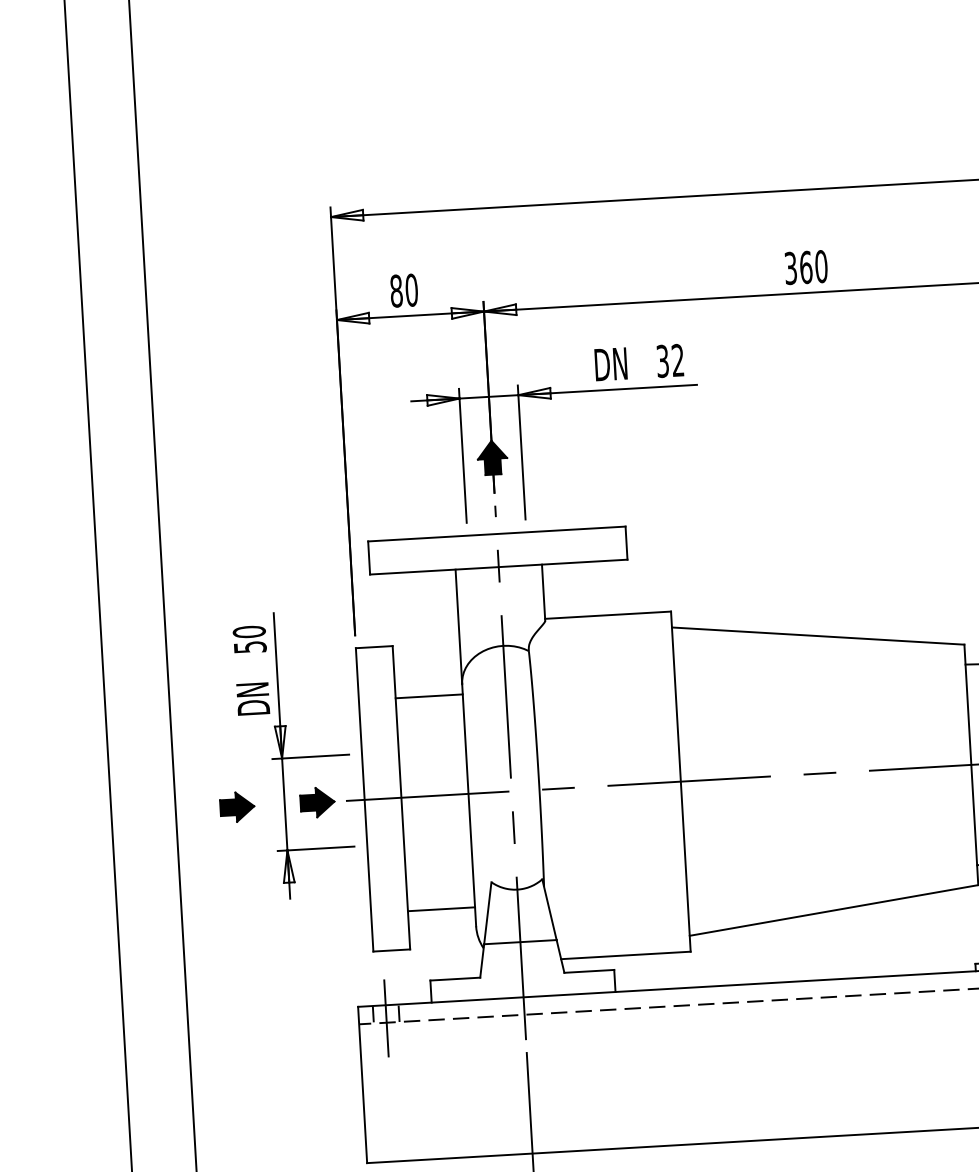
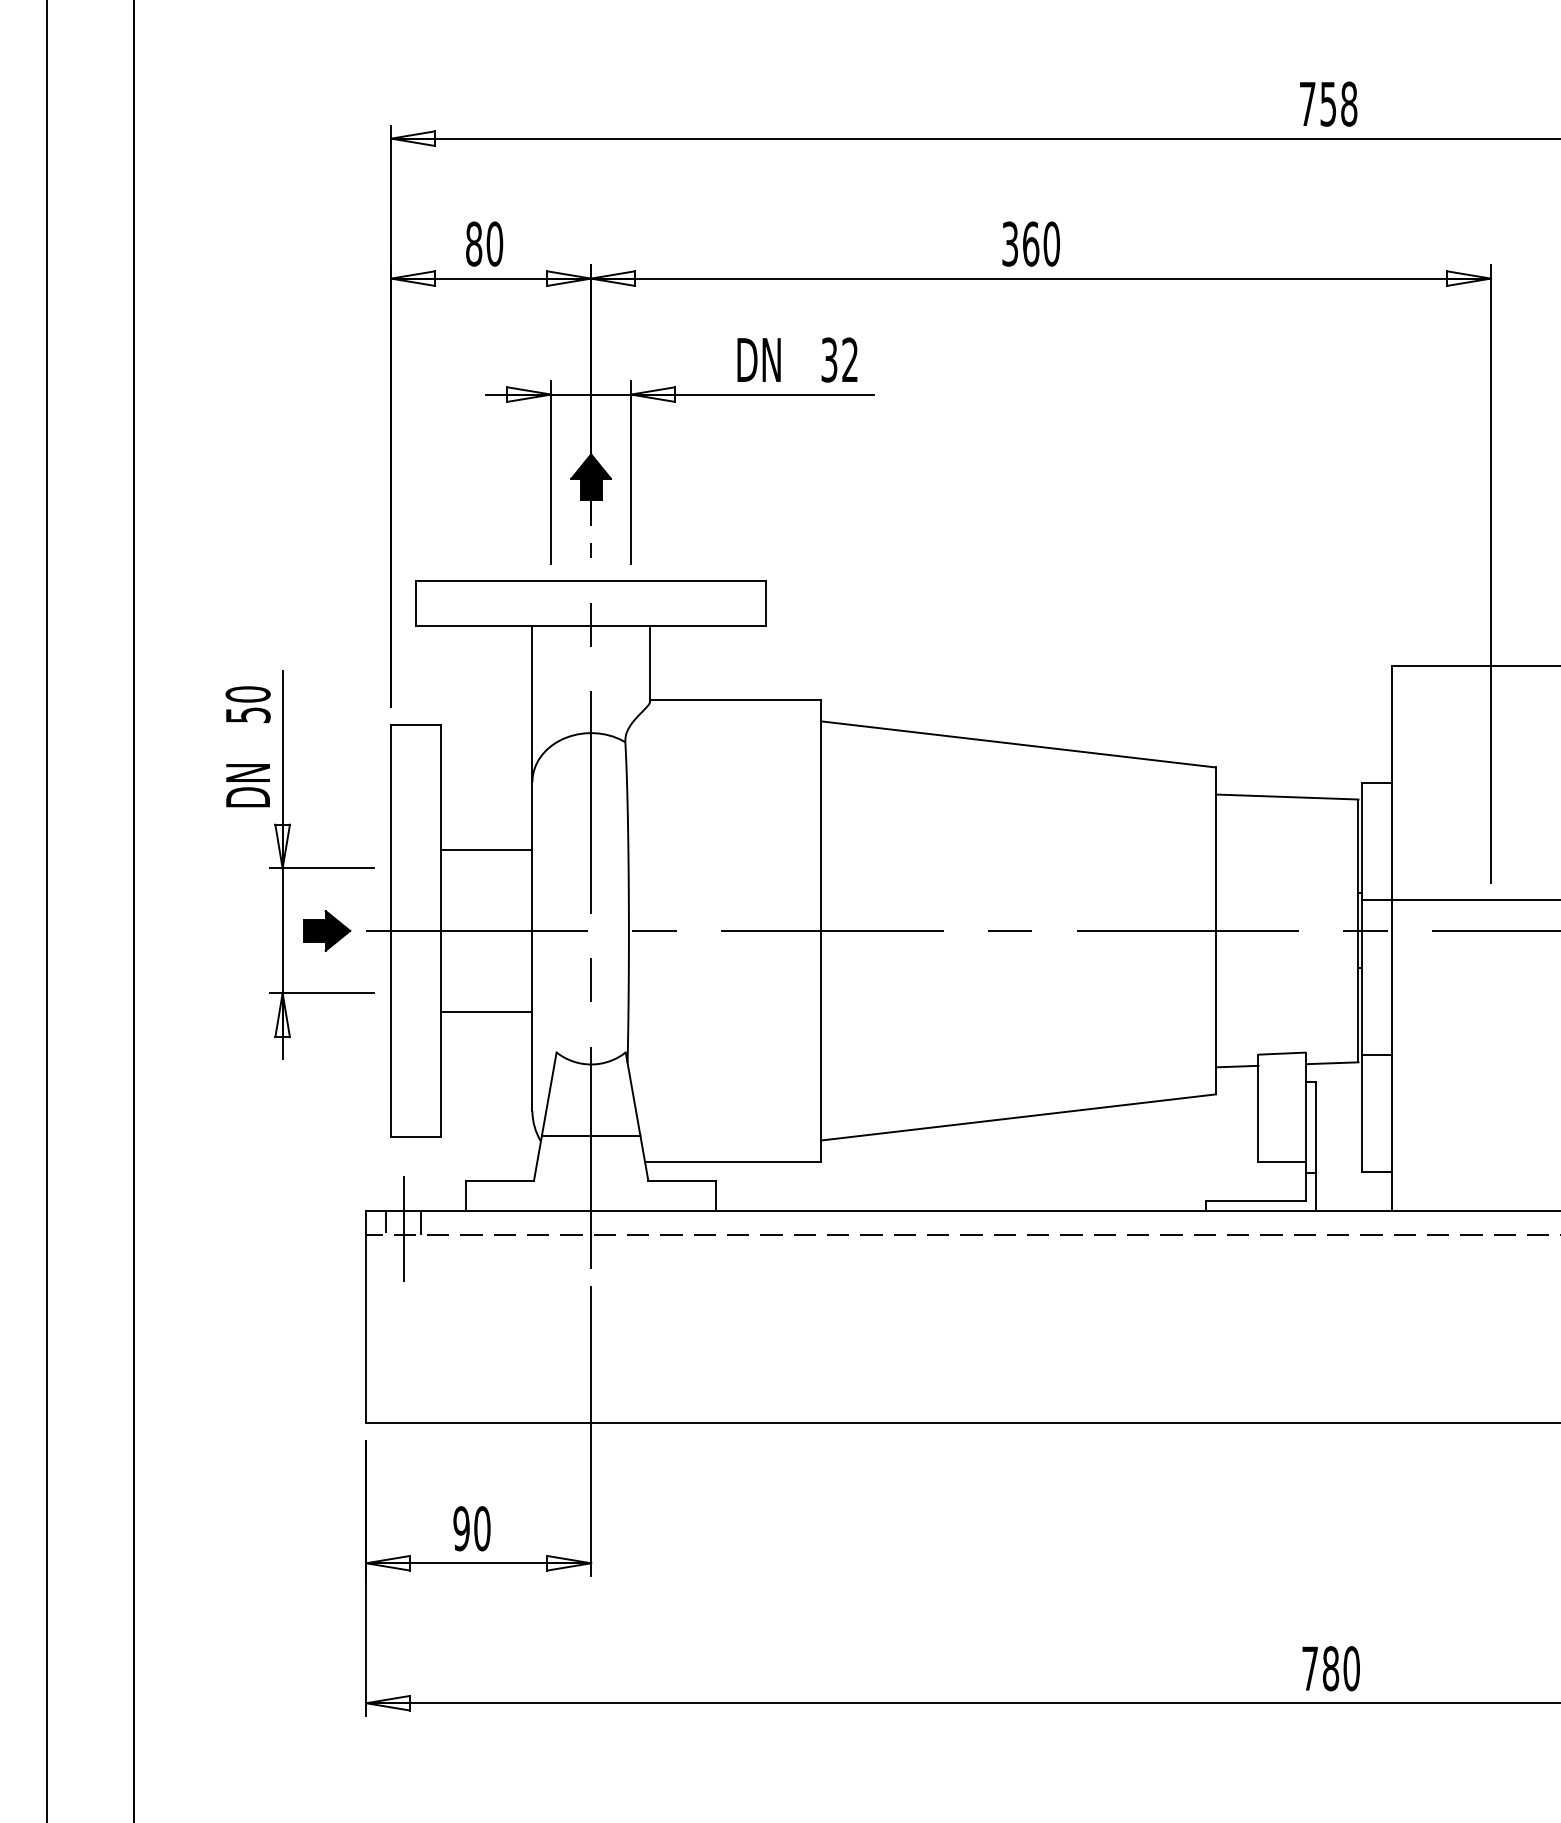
line: (428, 696) -> (486, 849), moved
part: (237, 806) -> (218, 930), removed
line: (441, 909) -> (486, 1012), moved

